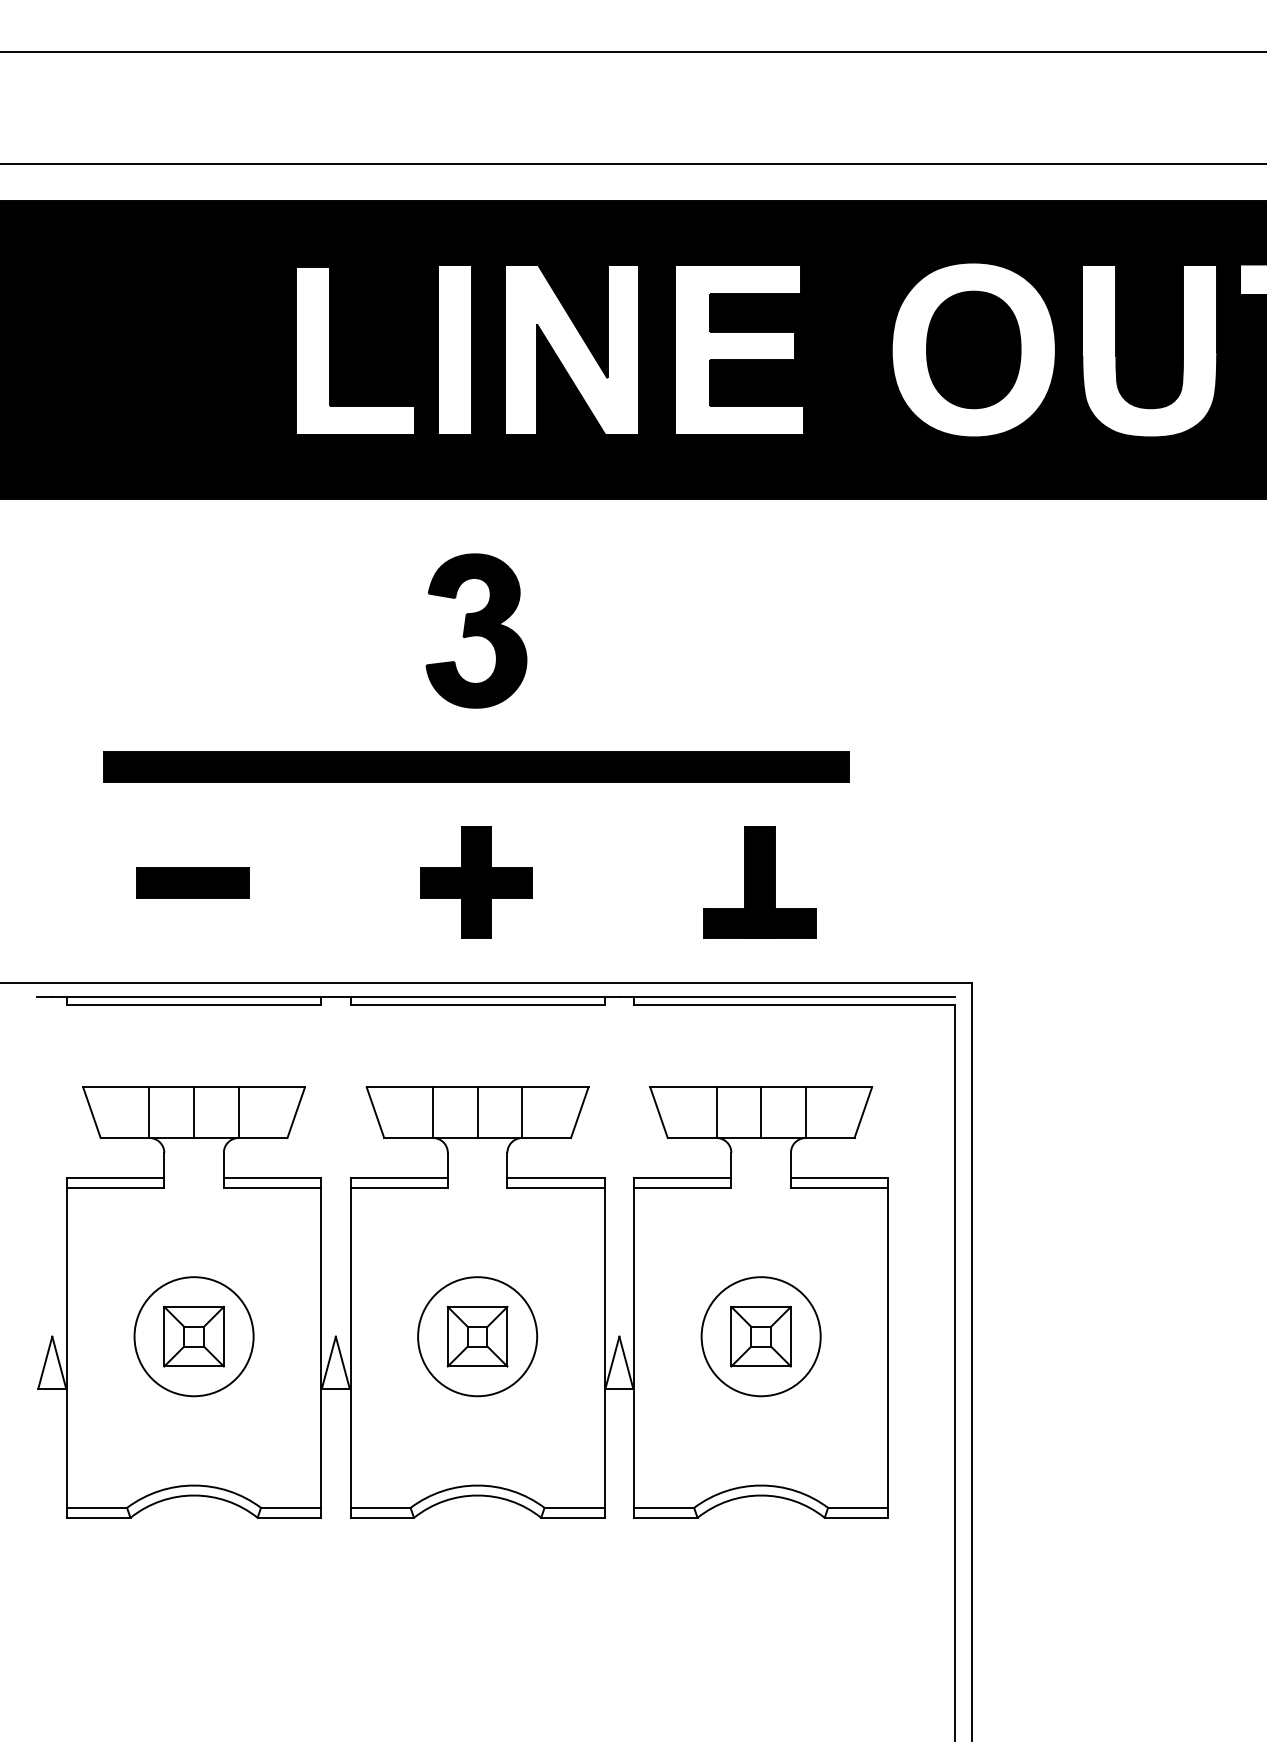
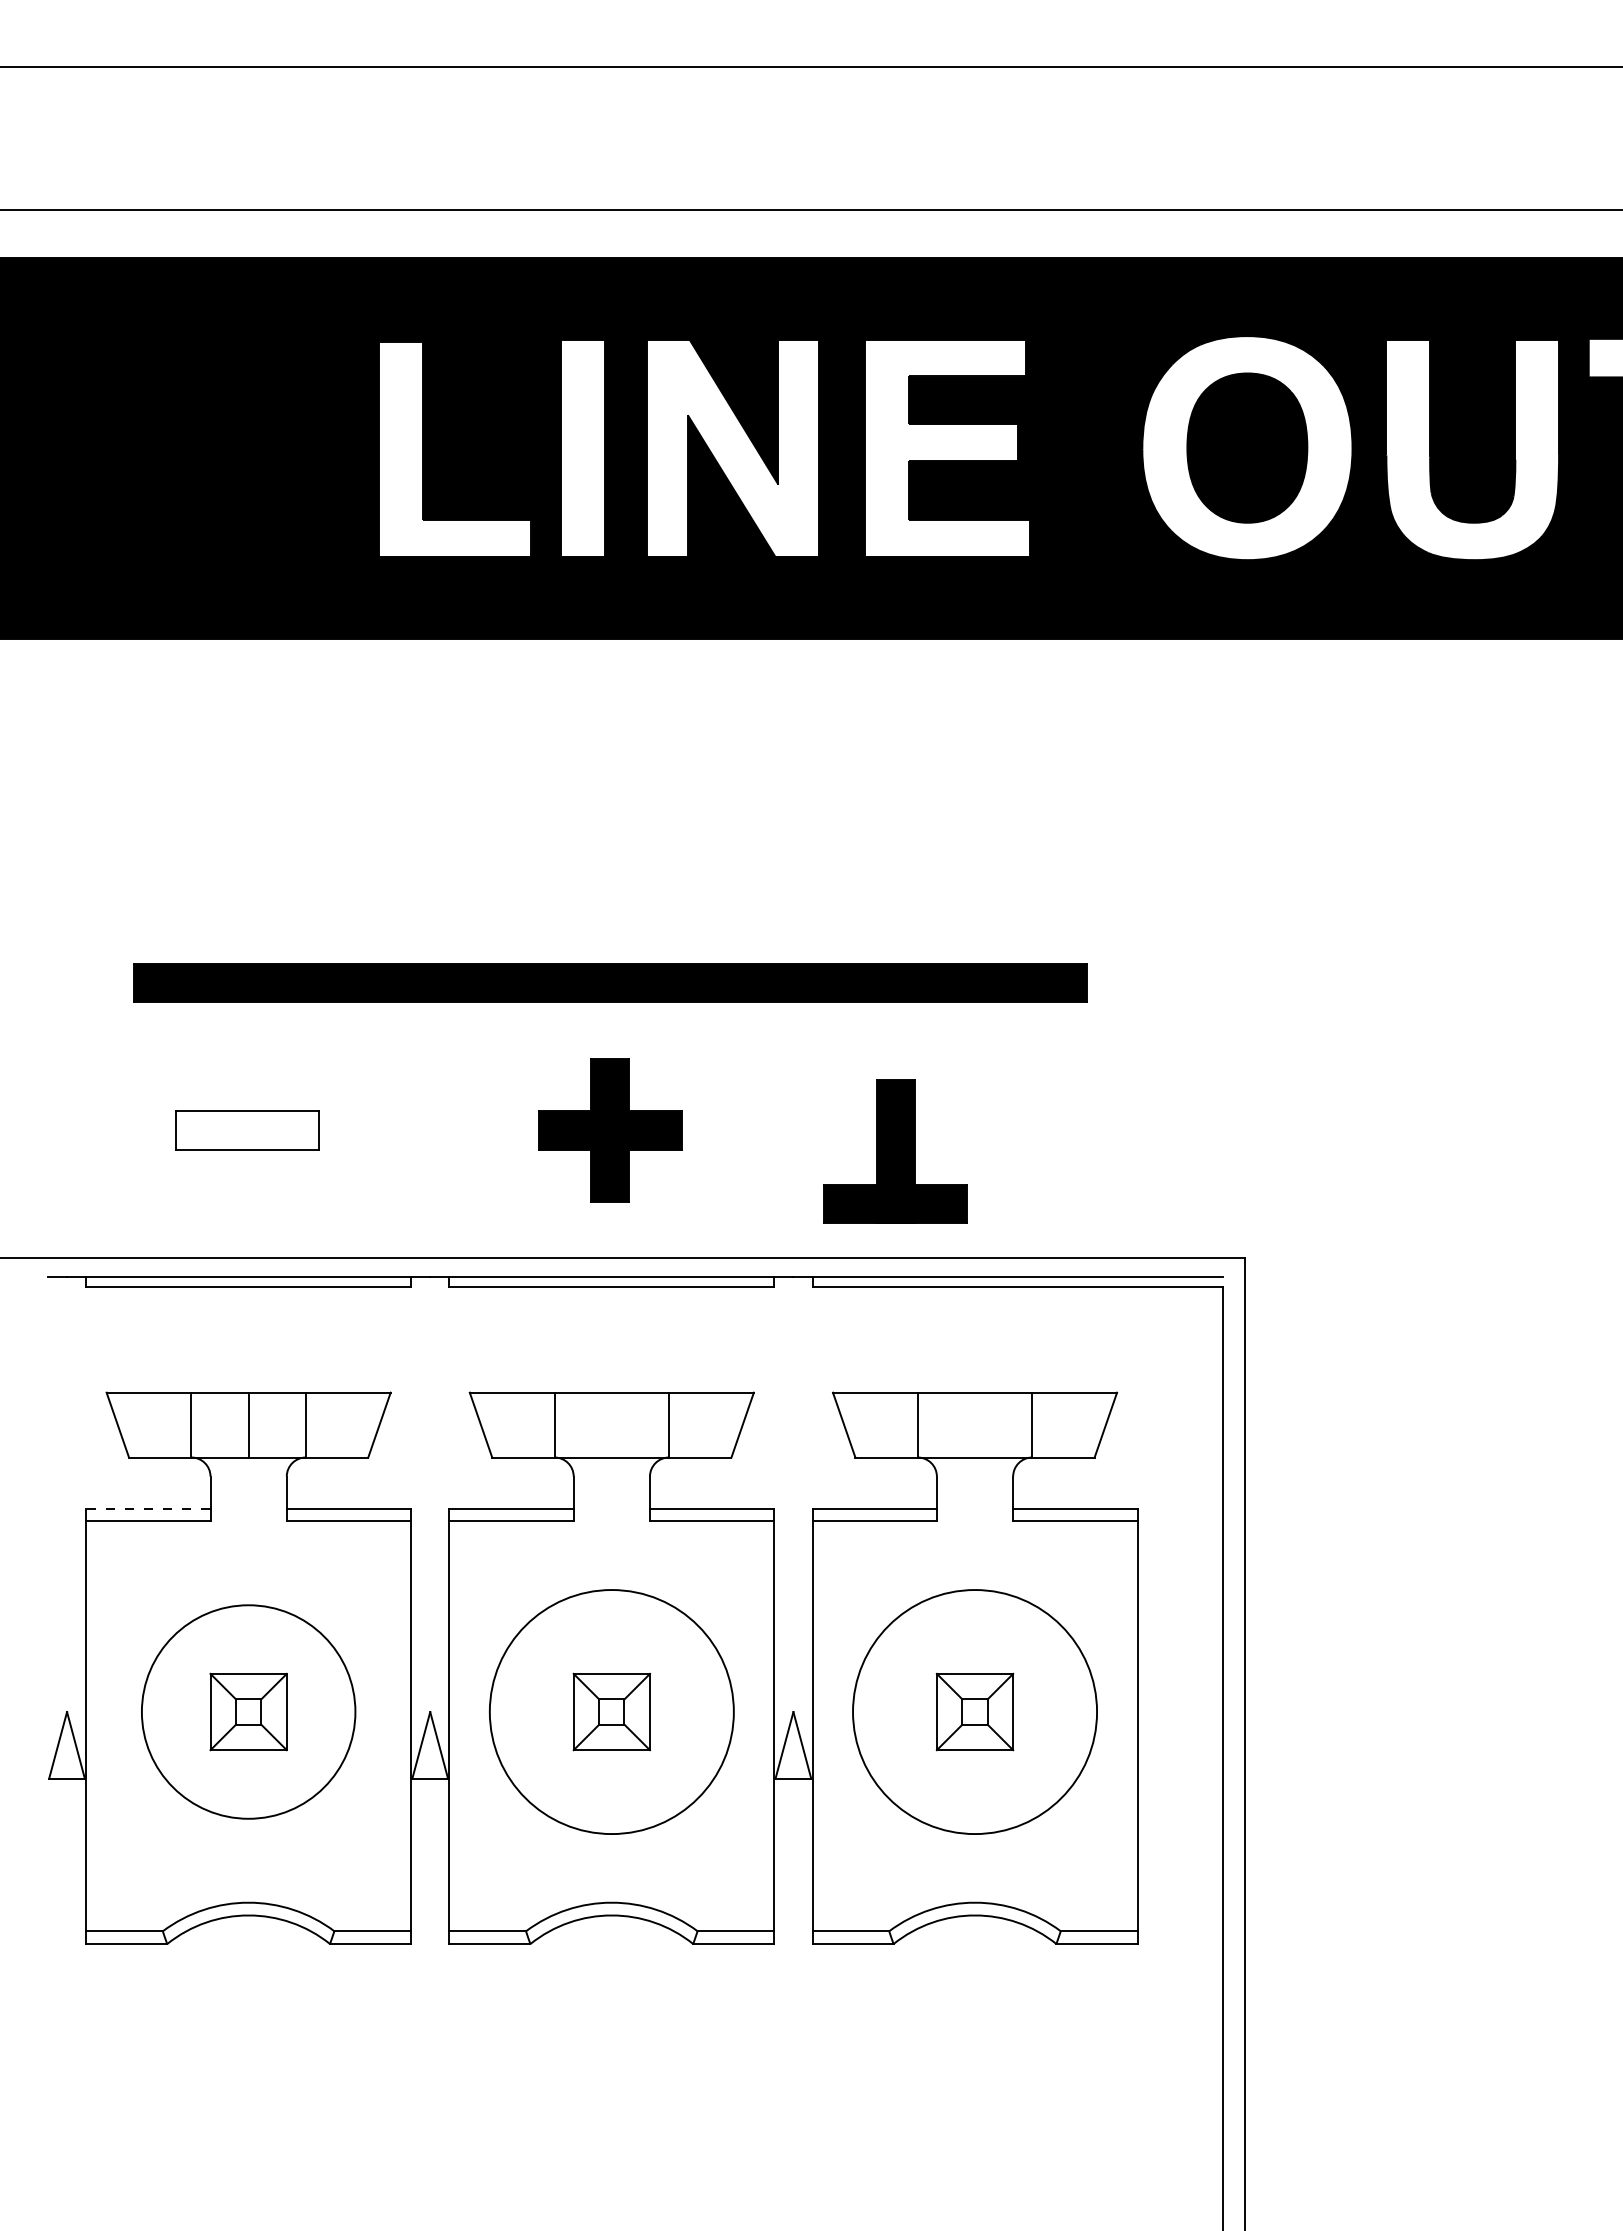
part: (476, 631) -> (610, 808), removed
fill: (192, 882) -> (246, 1130), removed
part: (759, 882) -> (895, 1151), moved
line: (477, 1112) -> (611, 1424), removed
line: (761, 1112) -> (975, 1424), removed
line: (115, 1177) -> (147, 1508), solid -> dashed
circle: (193, 1336) -> (248, 1711), size x1.4
circle: (477, 1336) -> (611, 1711), size x1.6
circle: (760, 1336) -> (974, 1711), size x1.6

